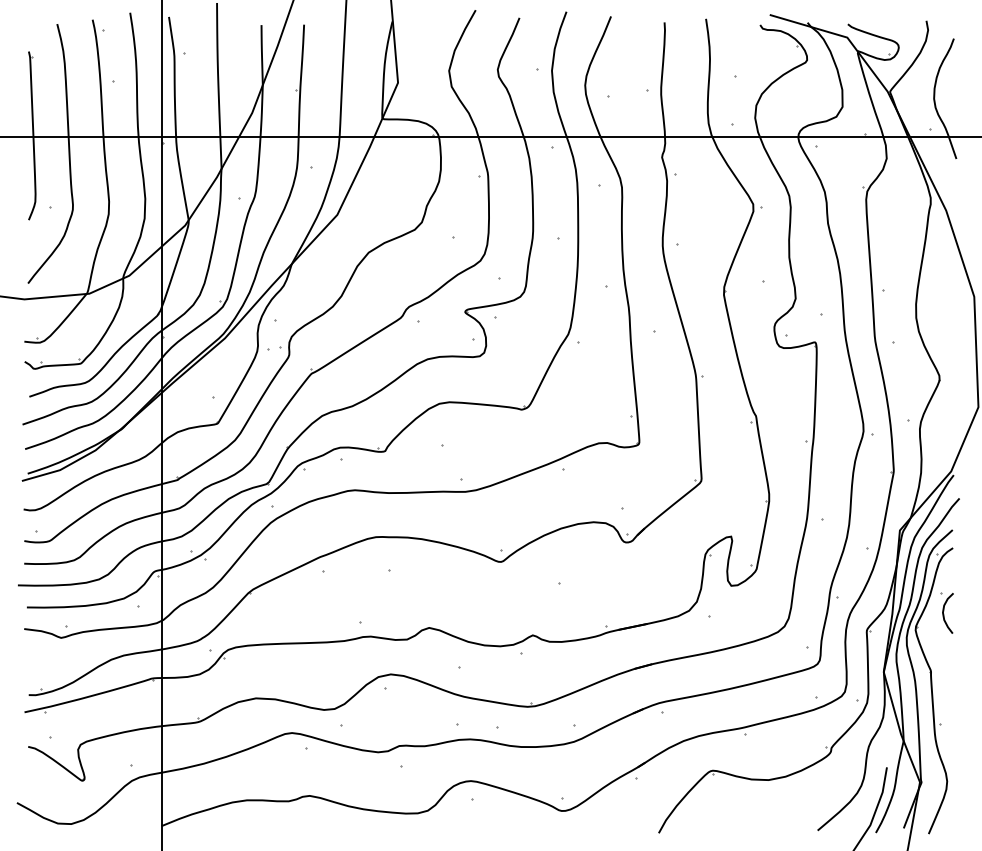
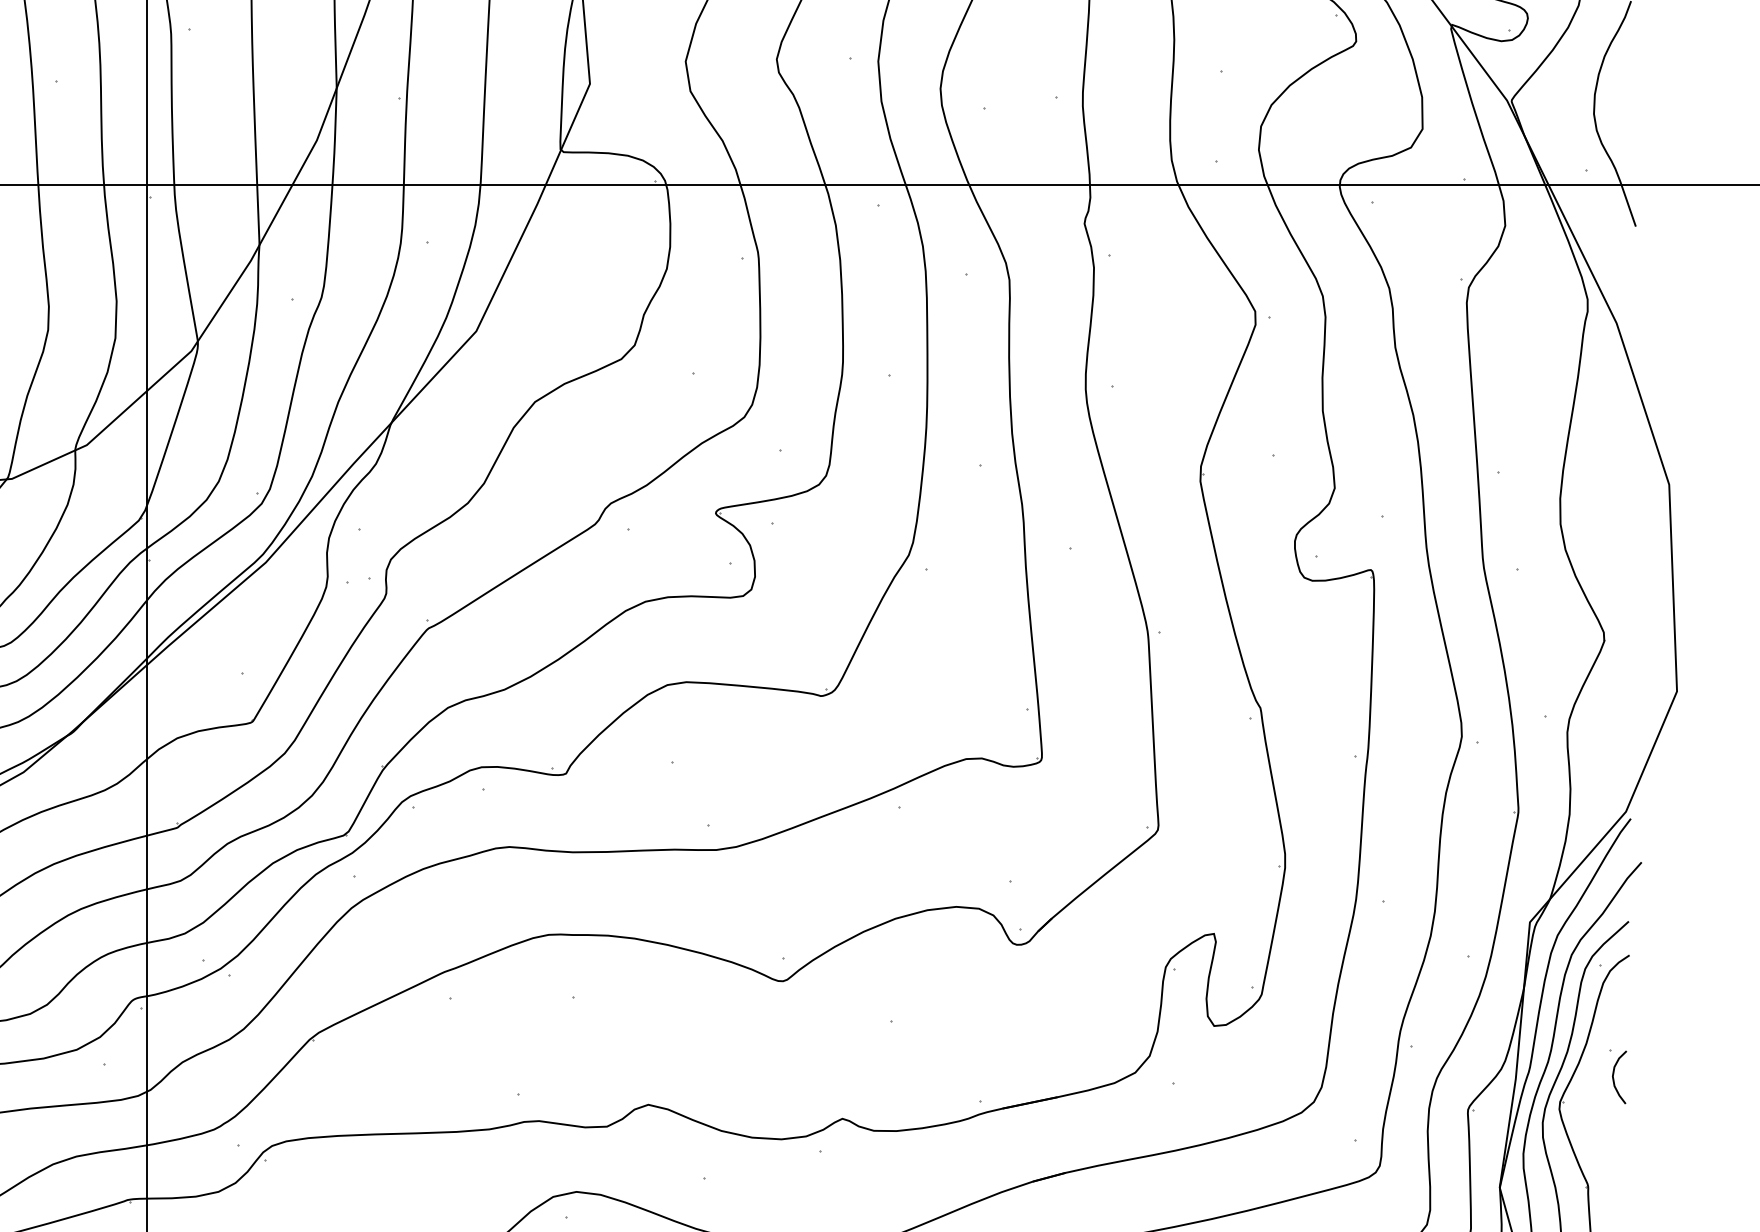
part: (946, 612) -> (1617, 1075), size x0.7

